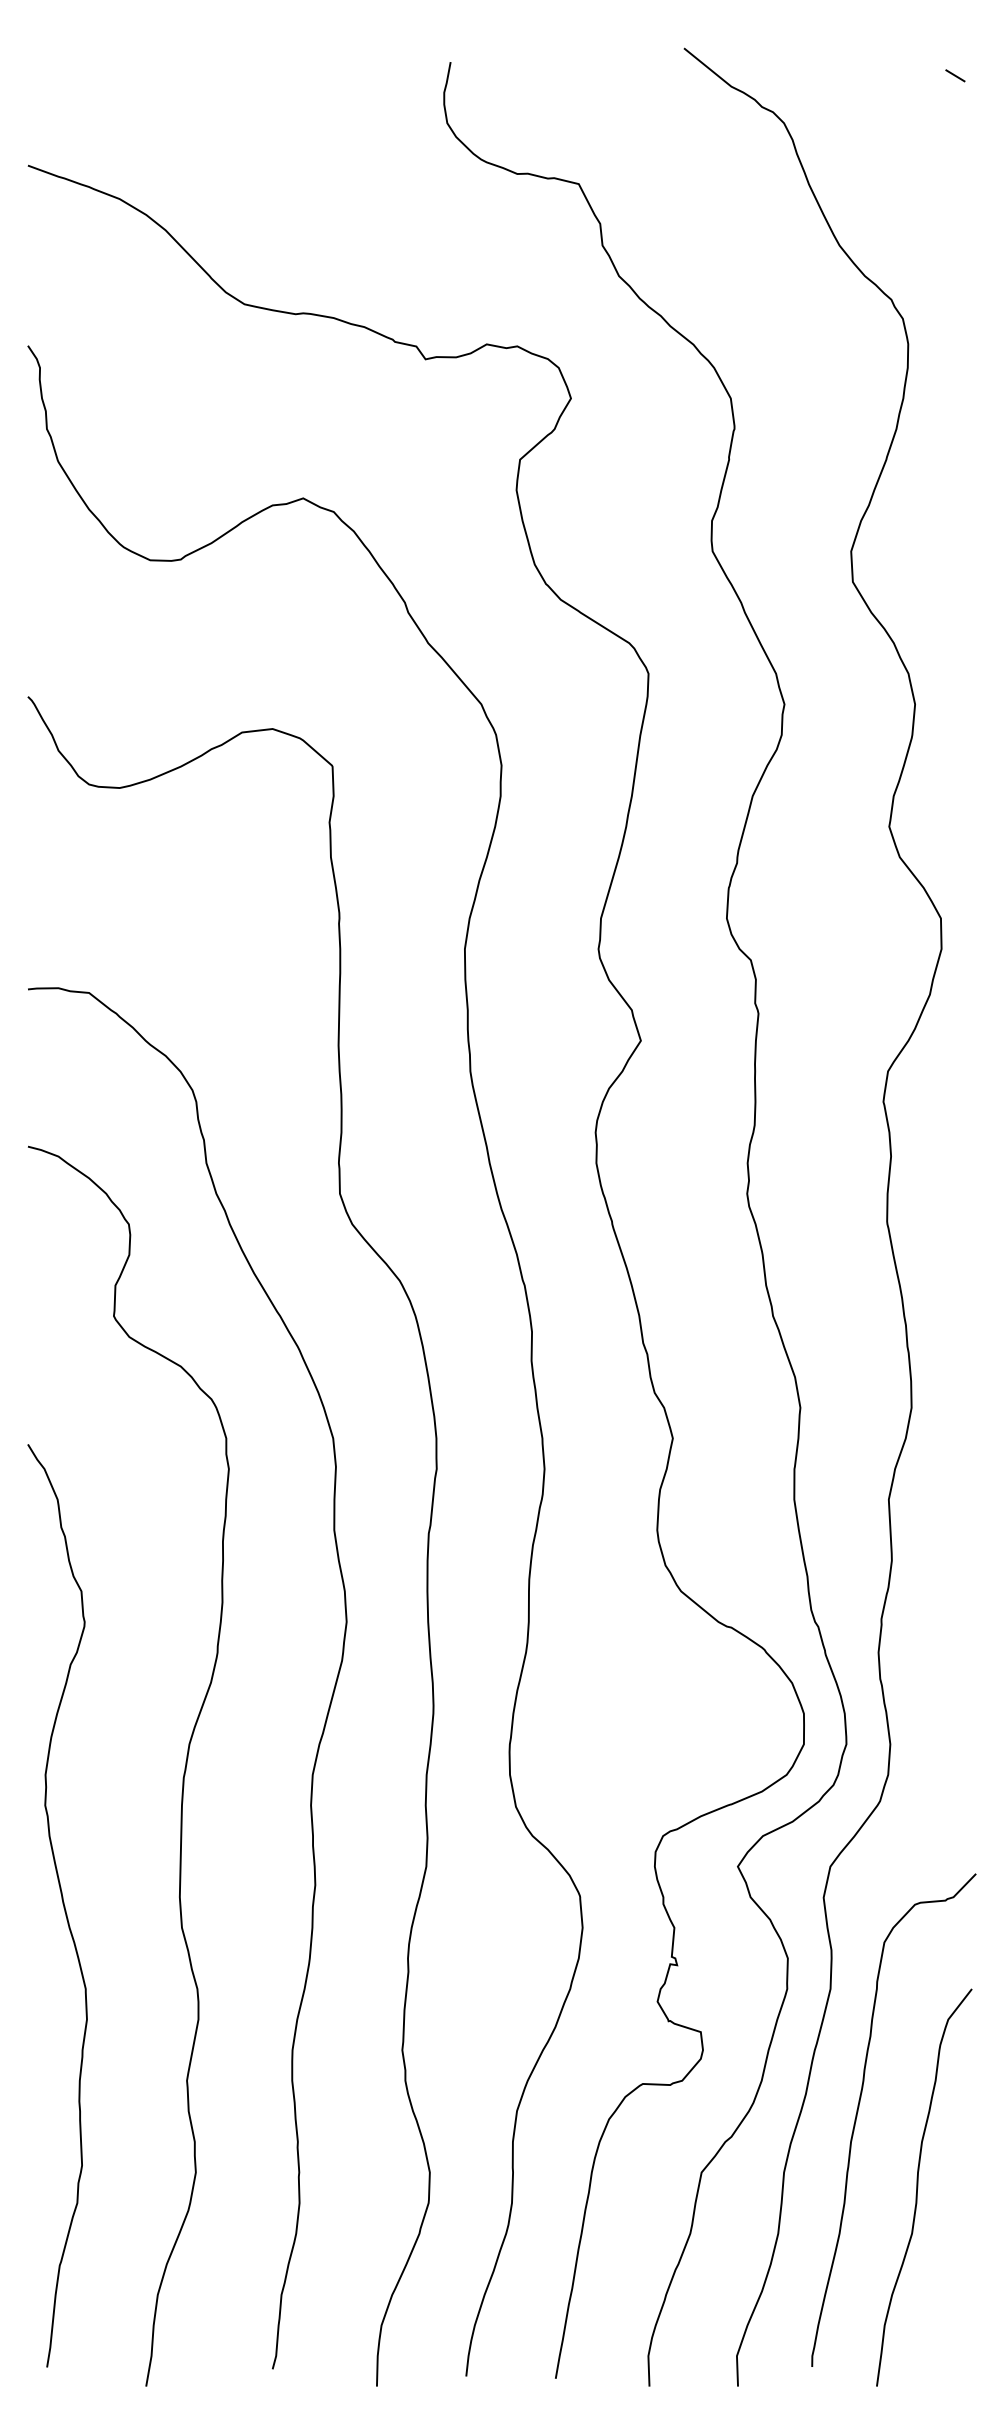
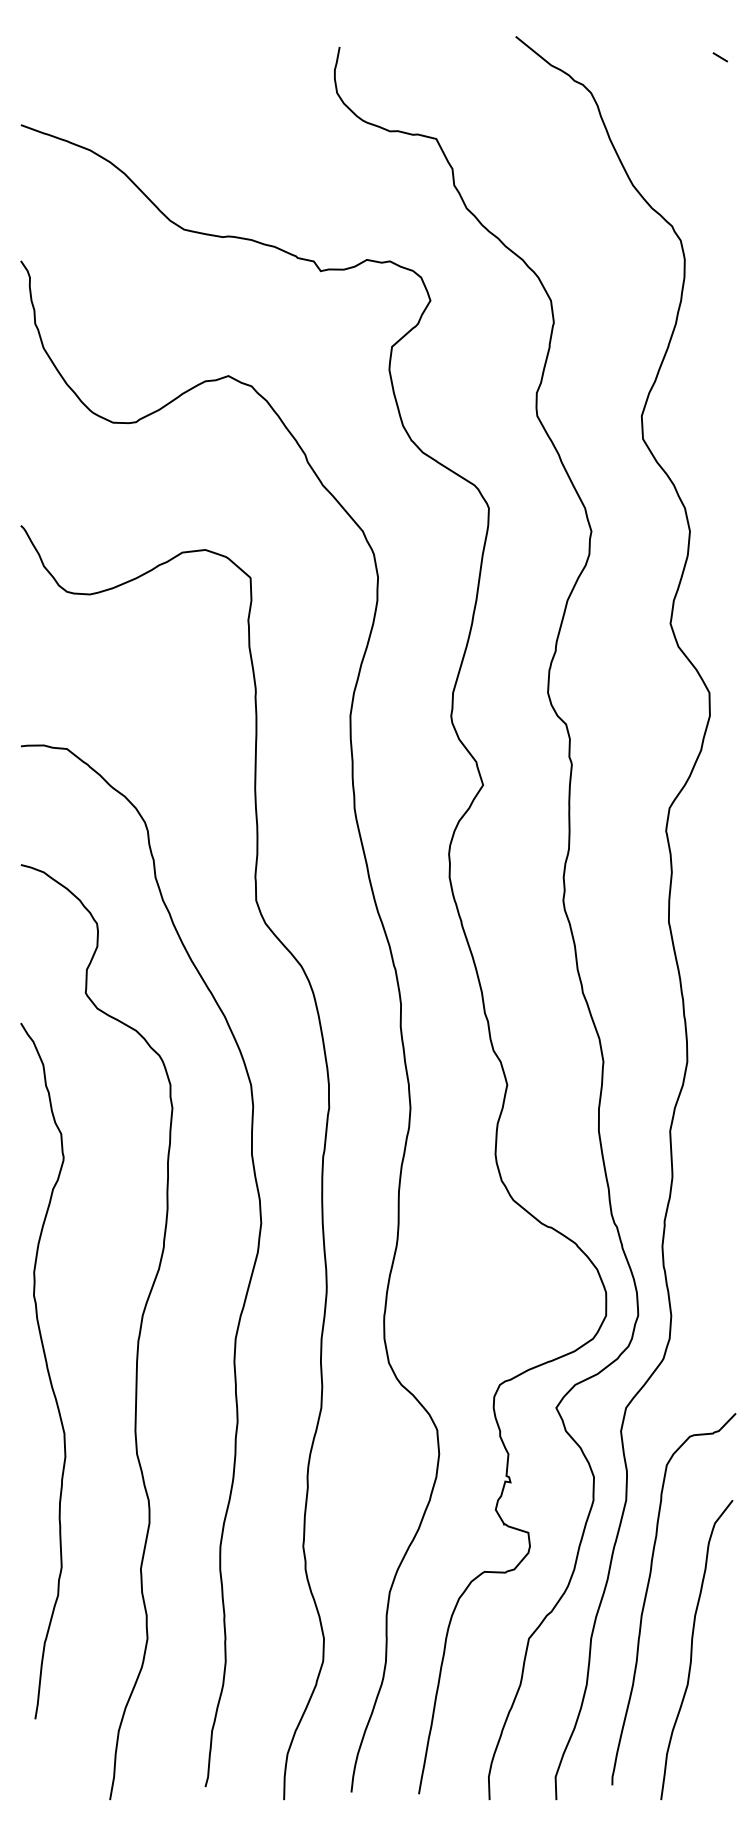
curve: (62, 1904) -> (46, 1370), moved

